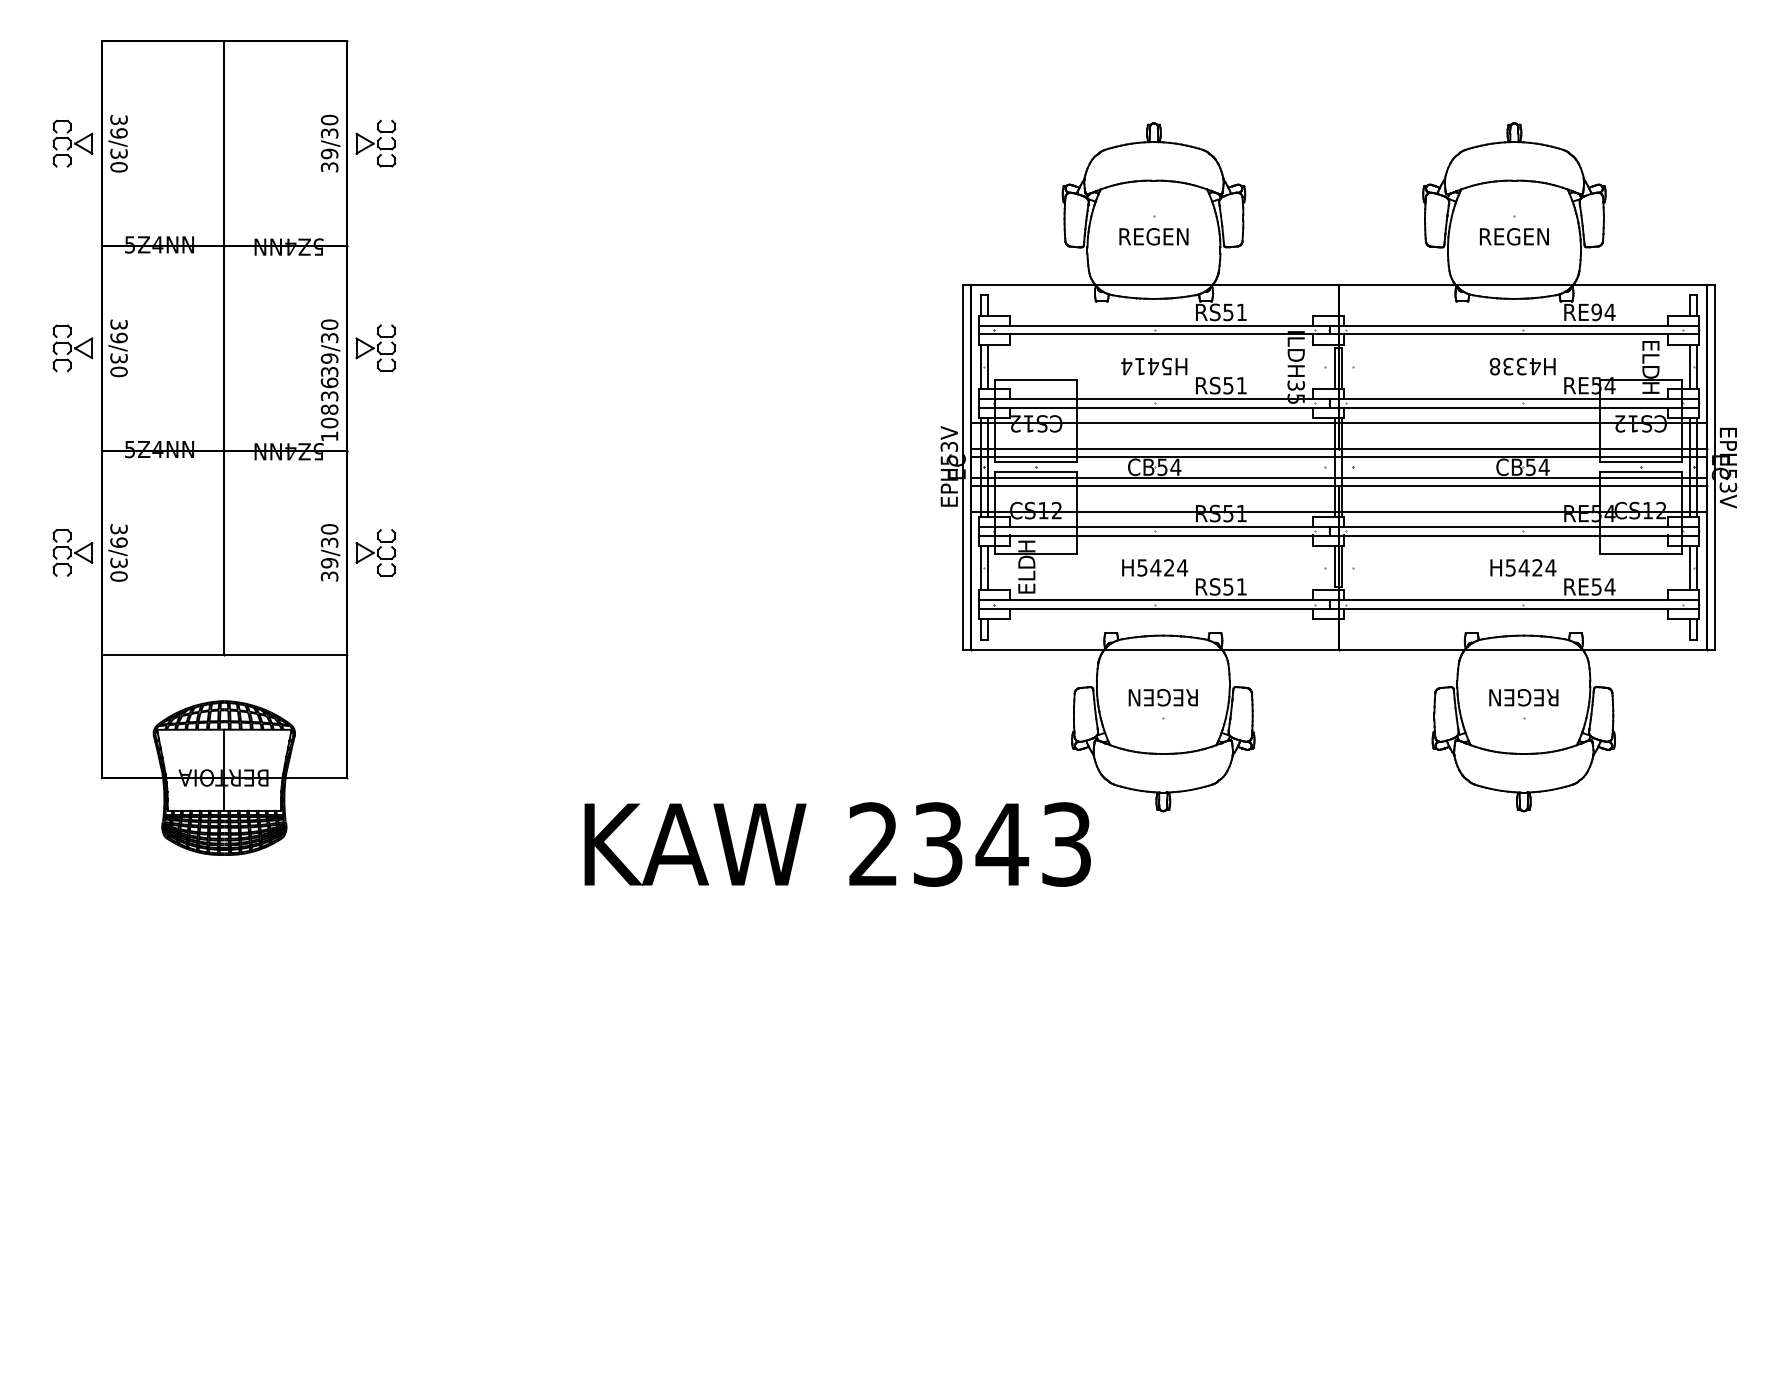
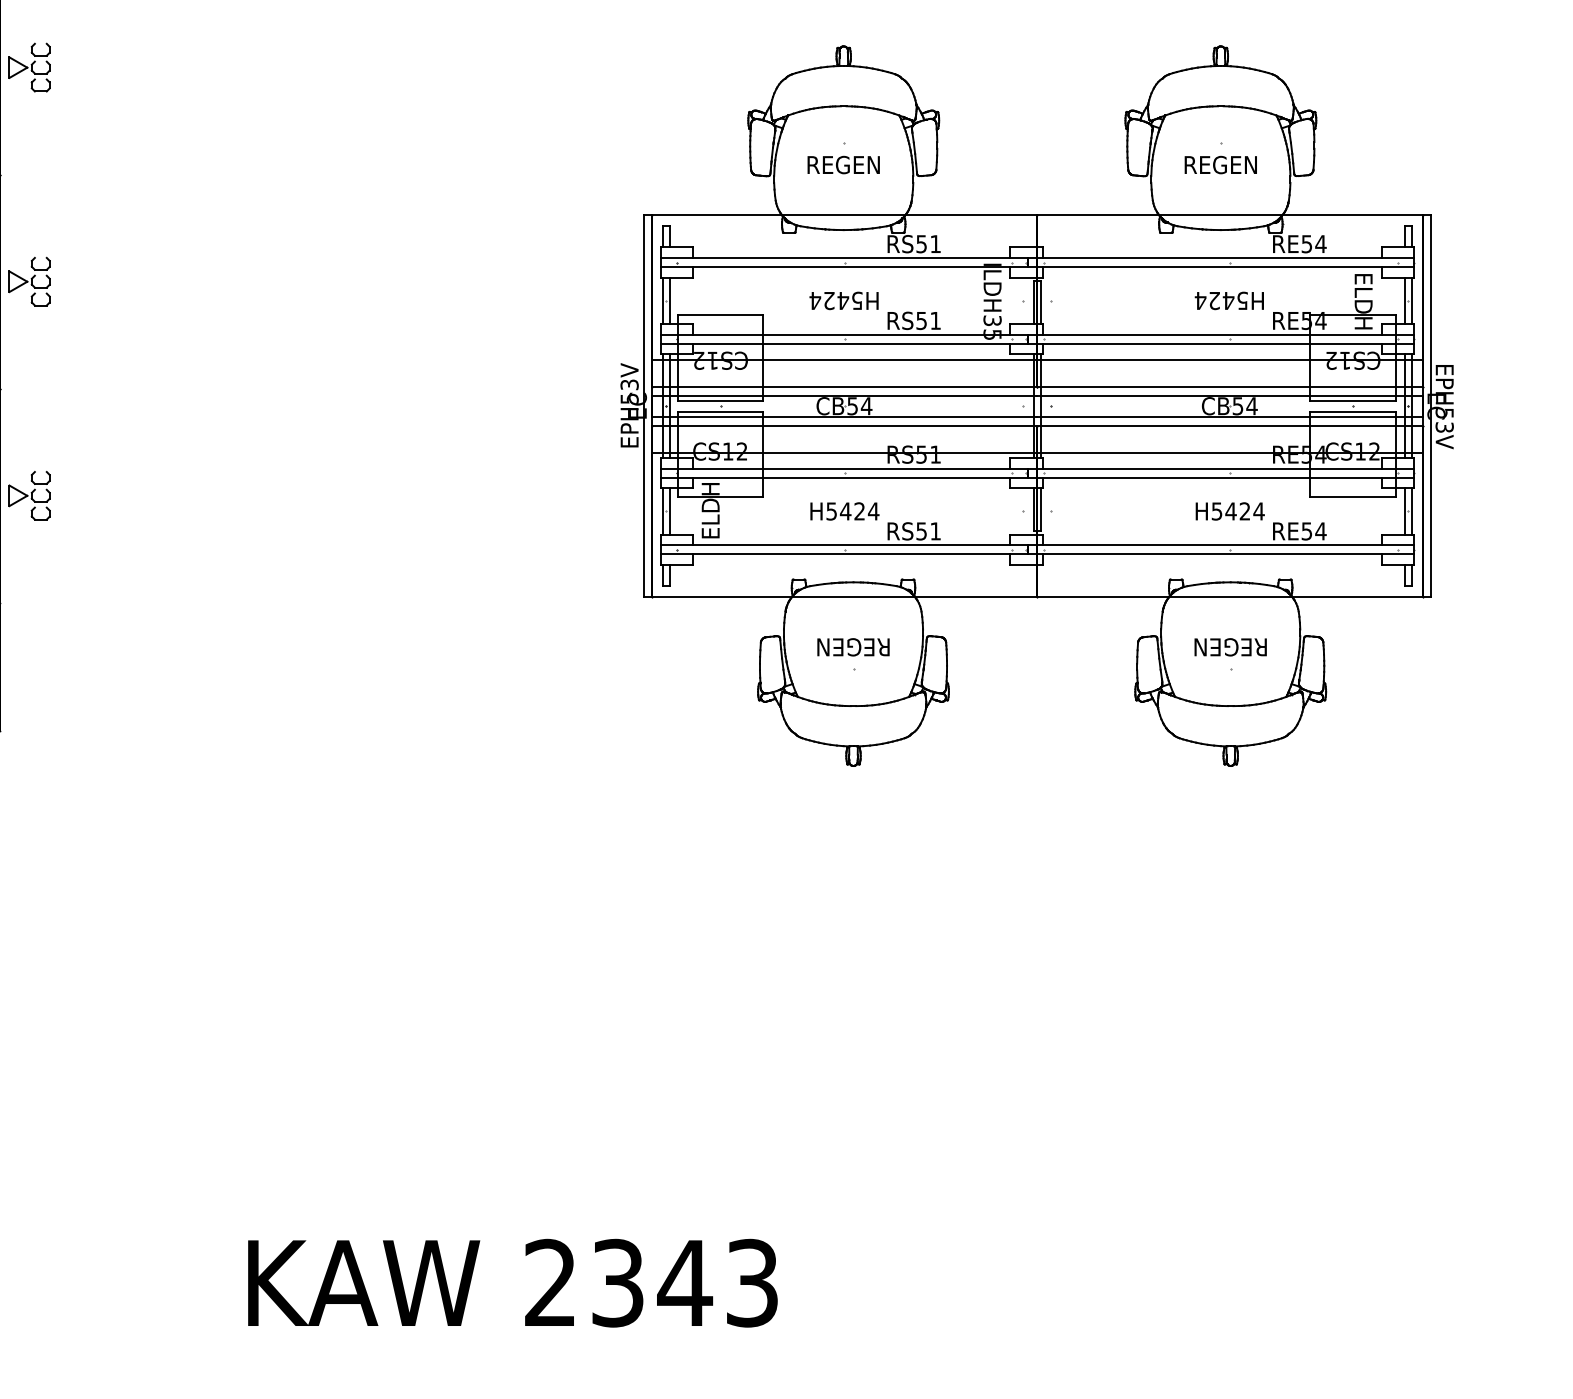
text: (1596, 311) -> (1306, 243), RE94 -> RE54
text: (1140, 366) -> (829, 300), H5414 -> H5424
text: (1514, 366) -> (1220, 300), H4338 -> H5424
text: (837, 844) -> (512, 1283), moved

